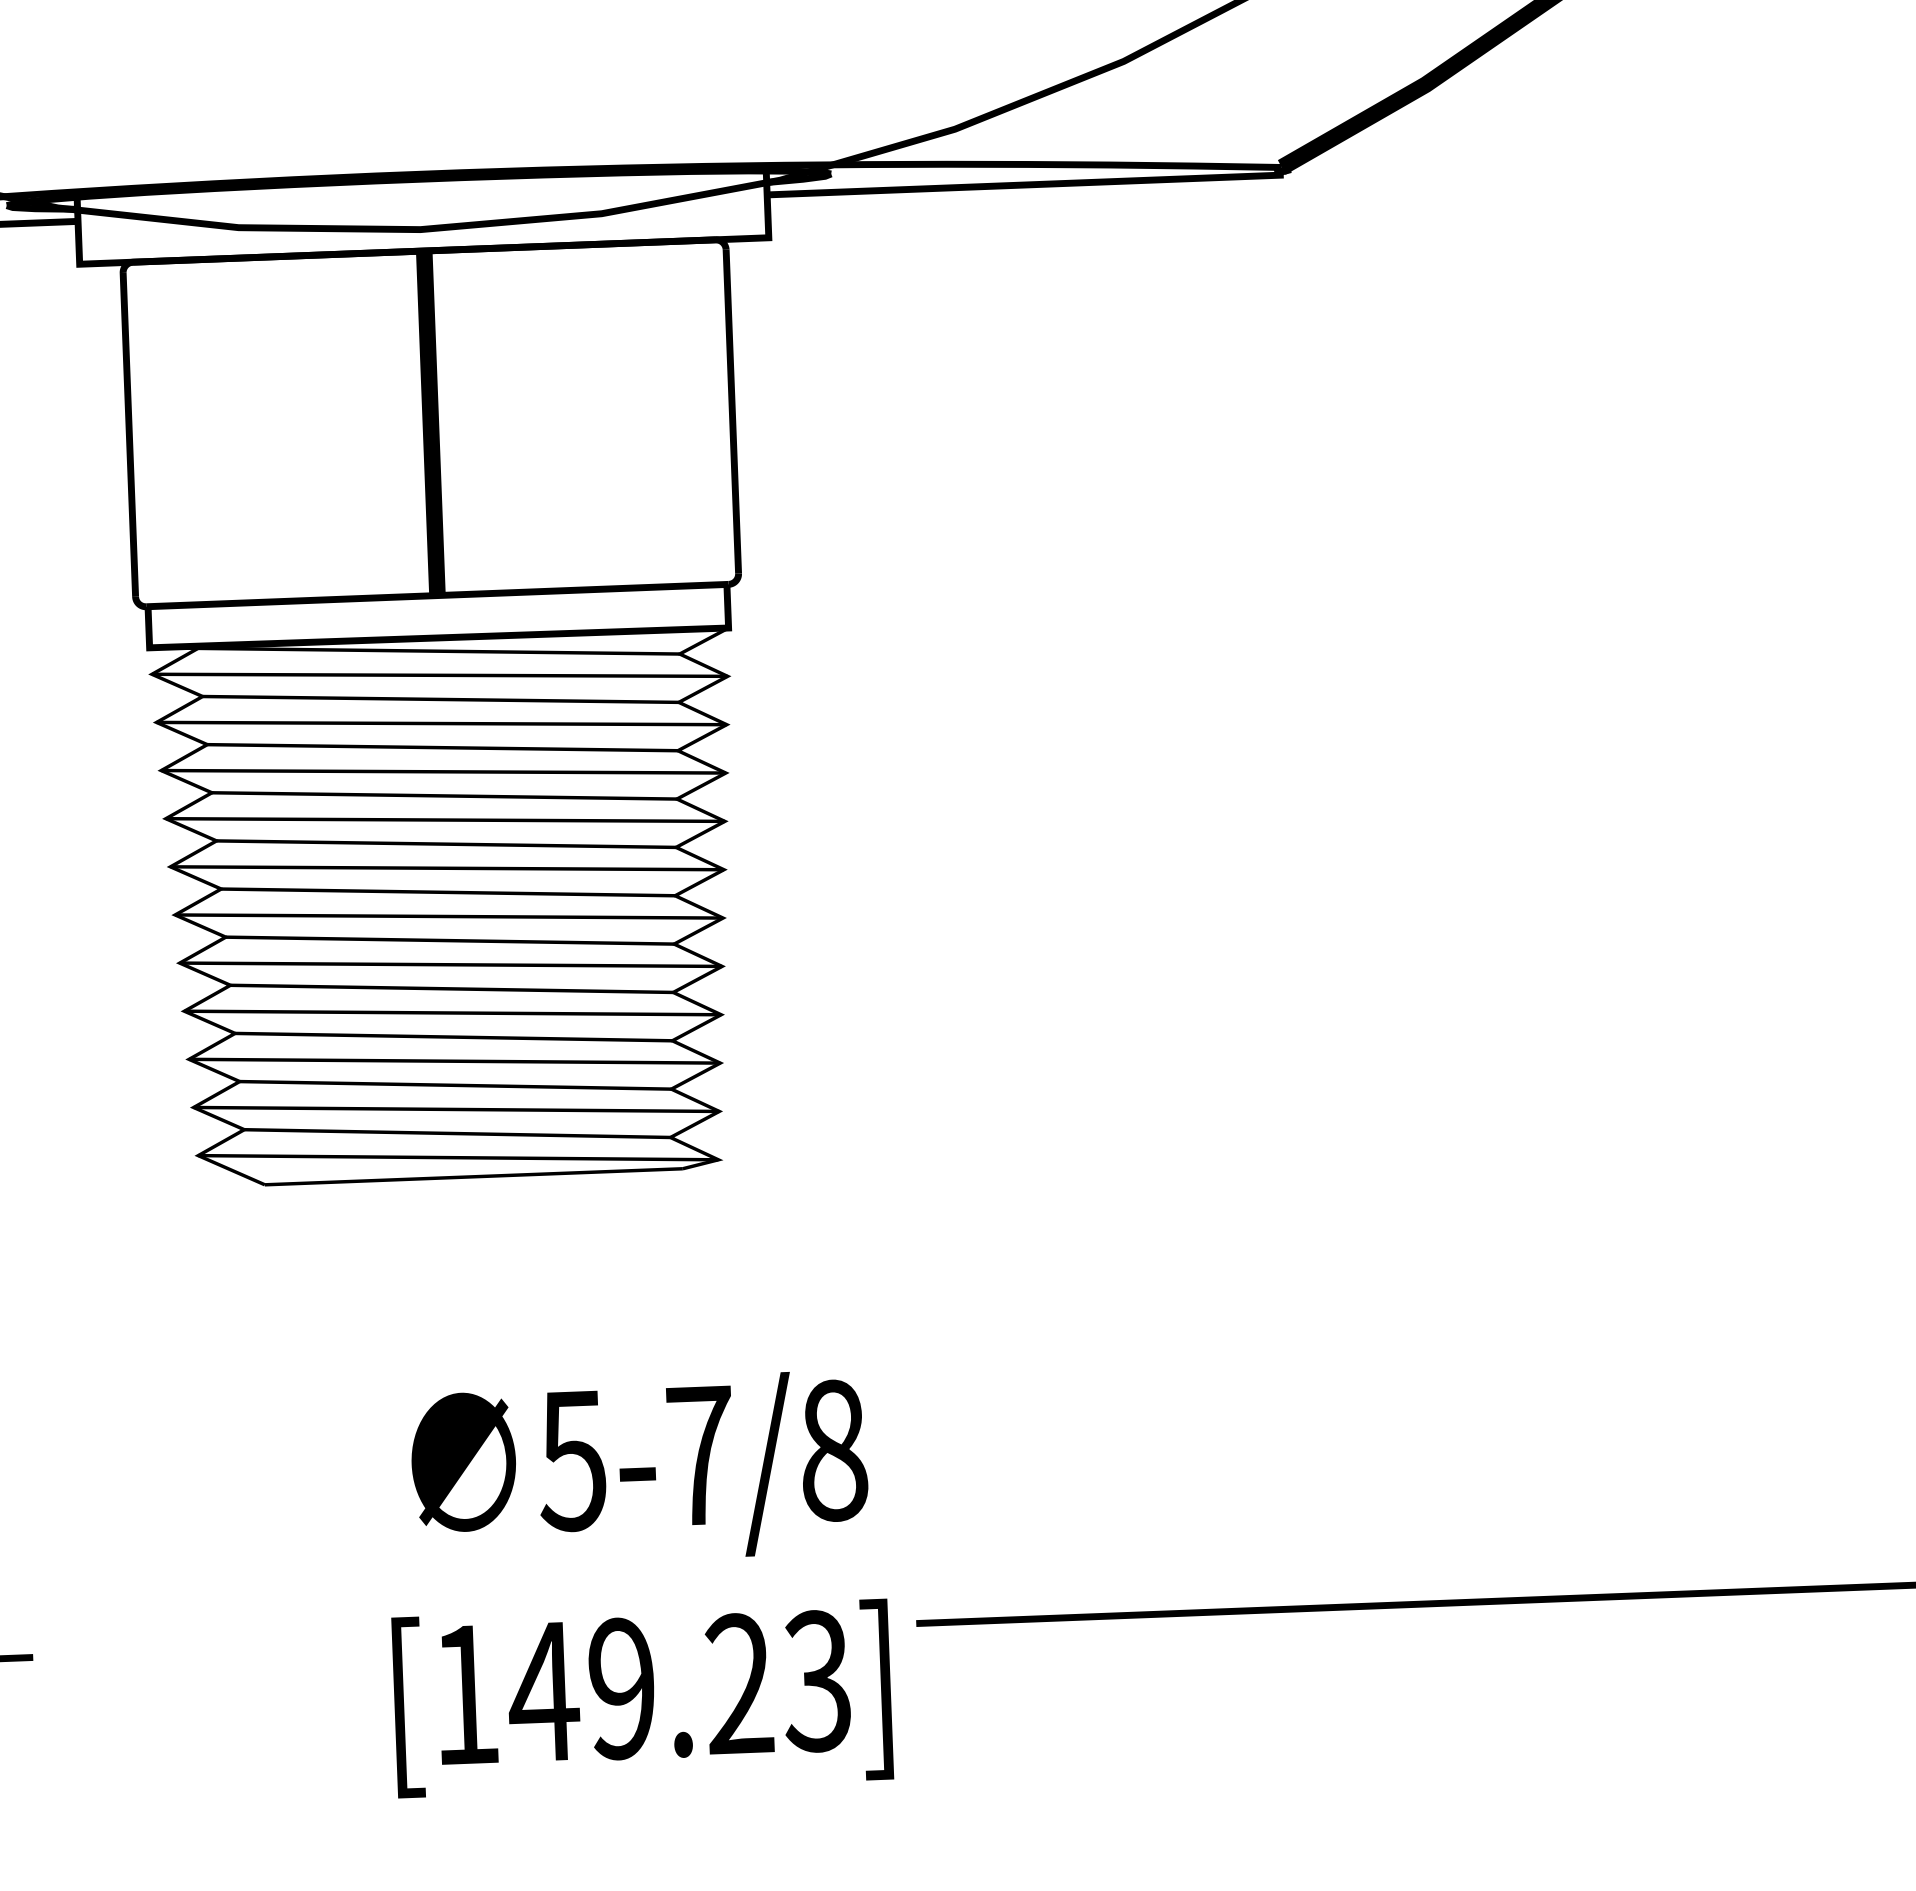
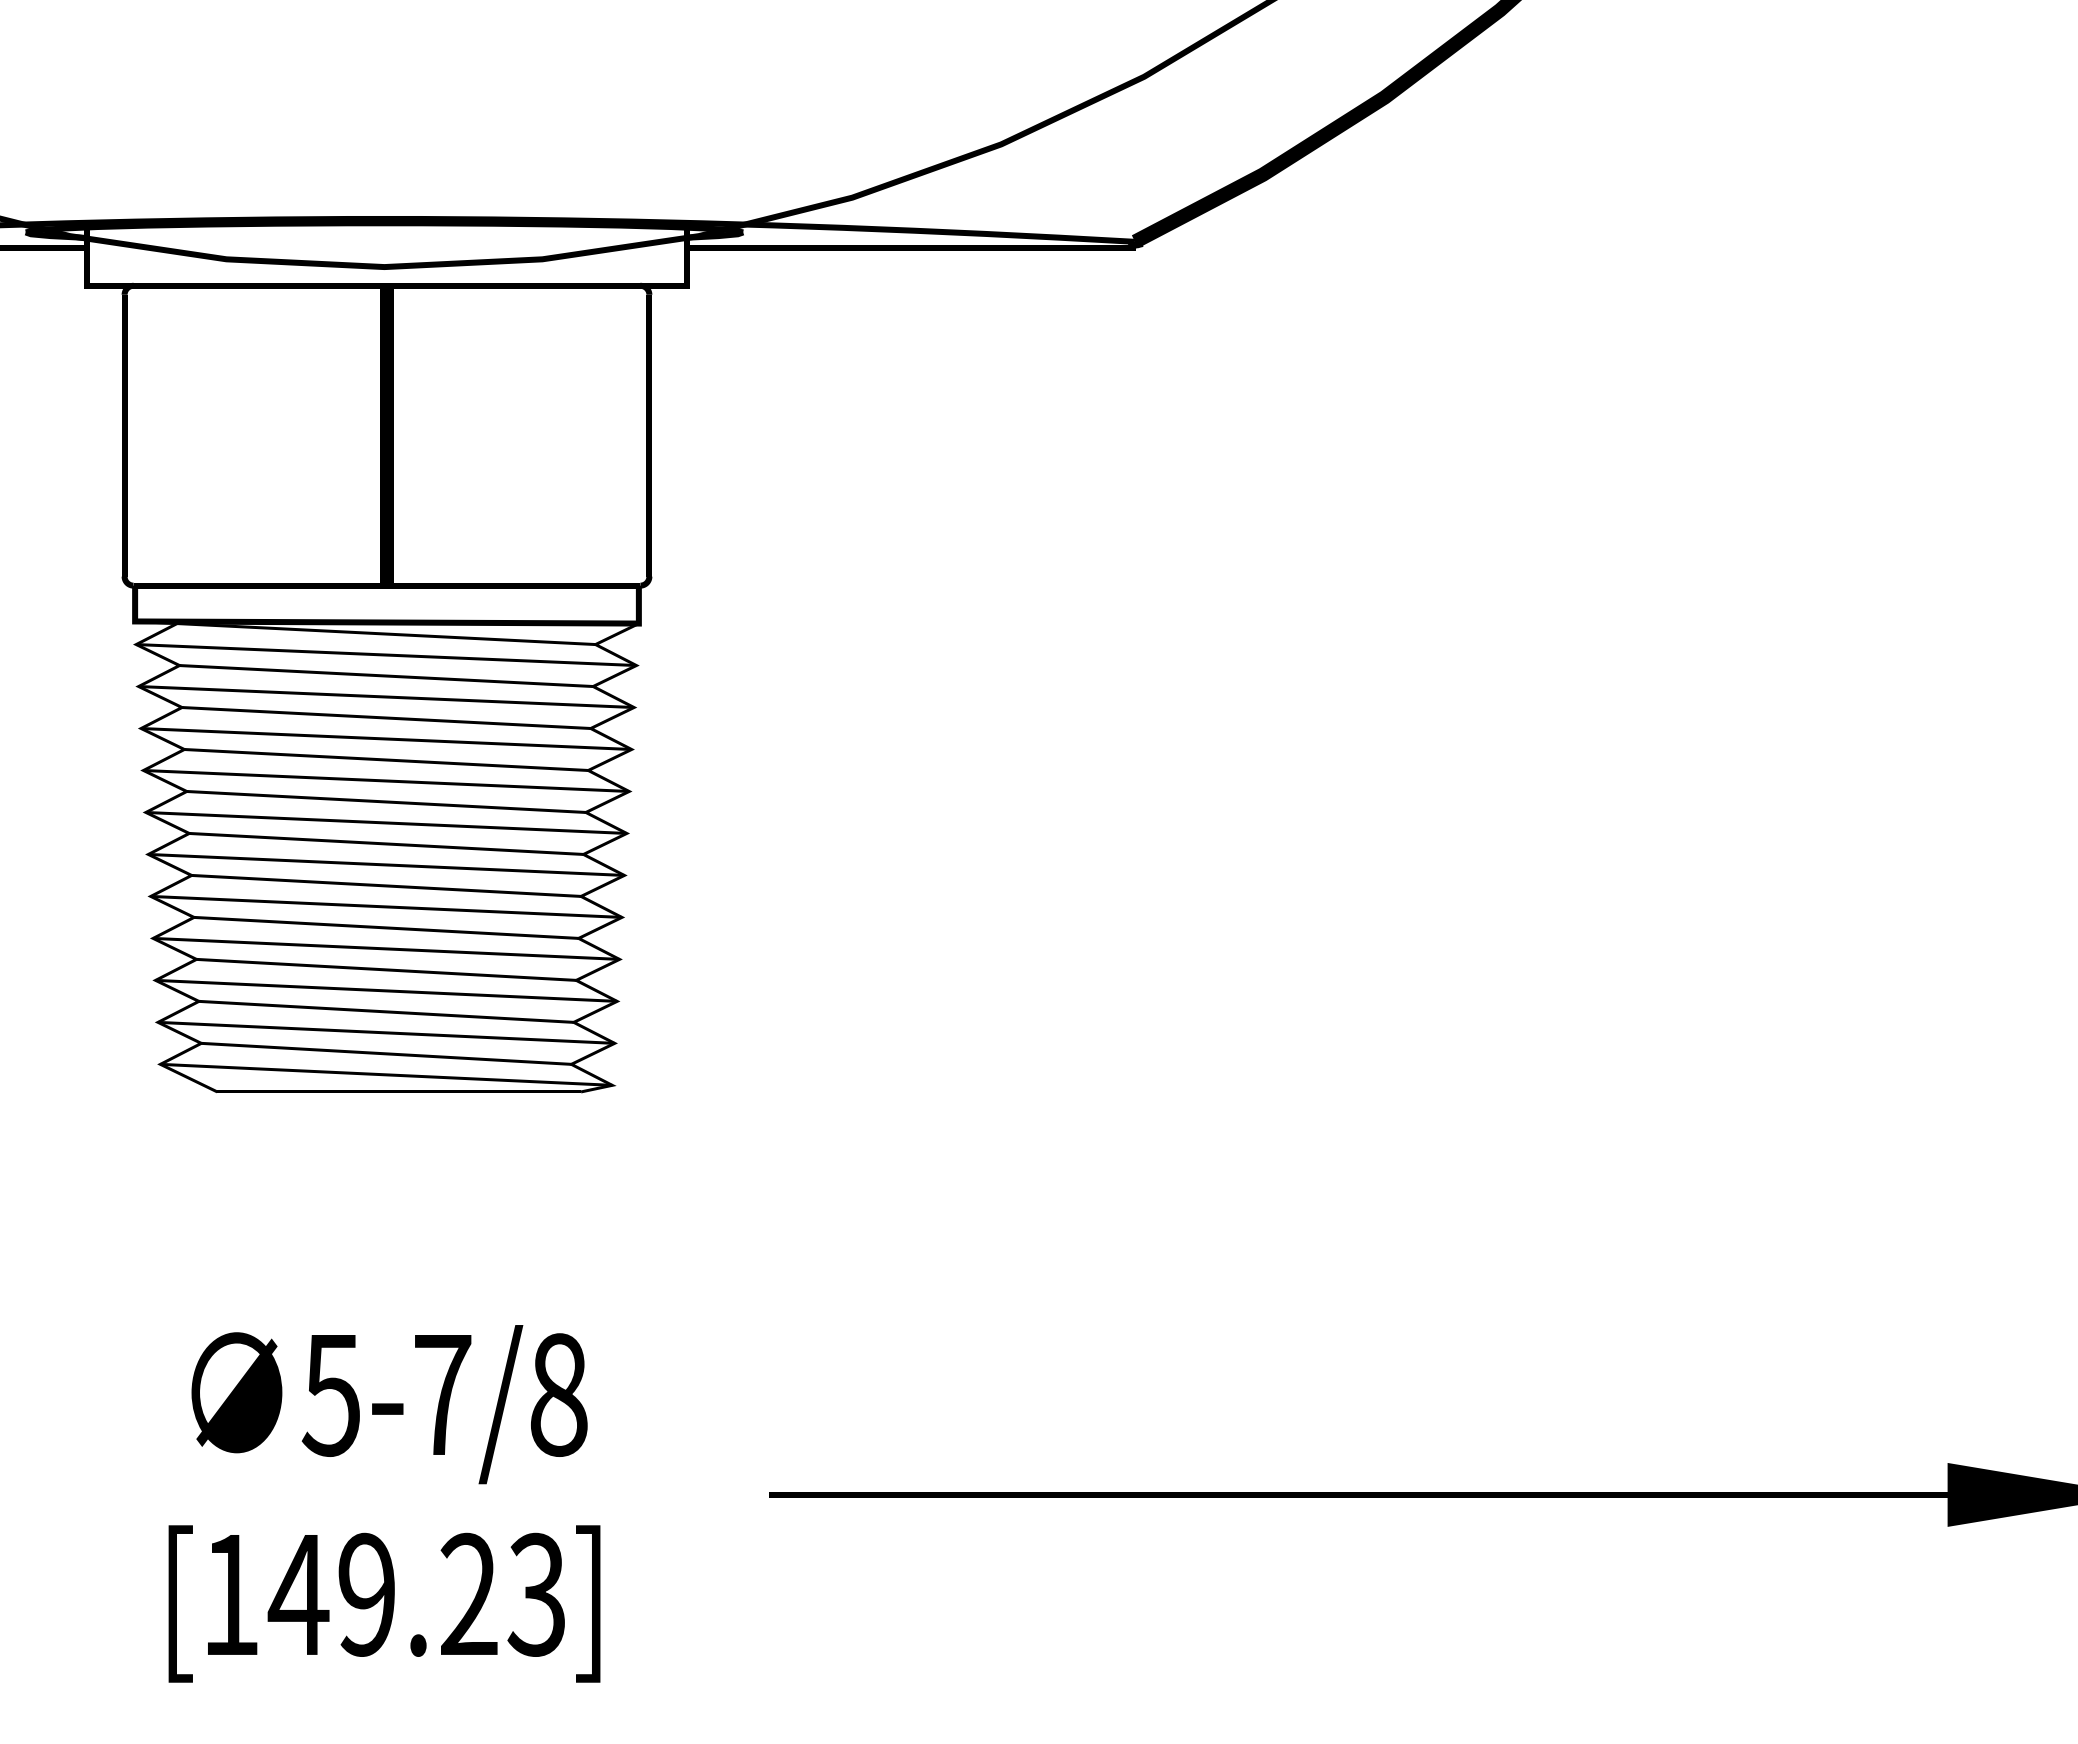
text: (638, 1583) -> (384, 1503), moved

